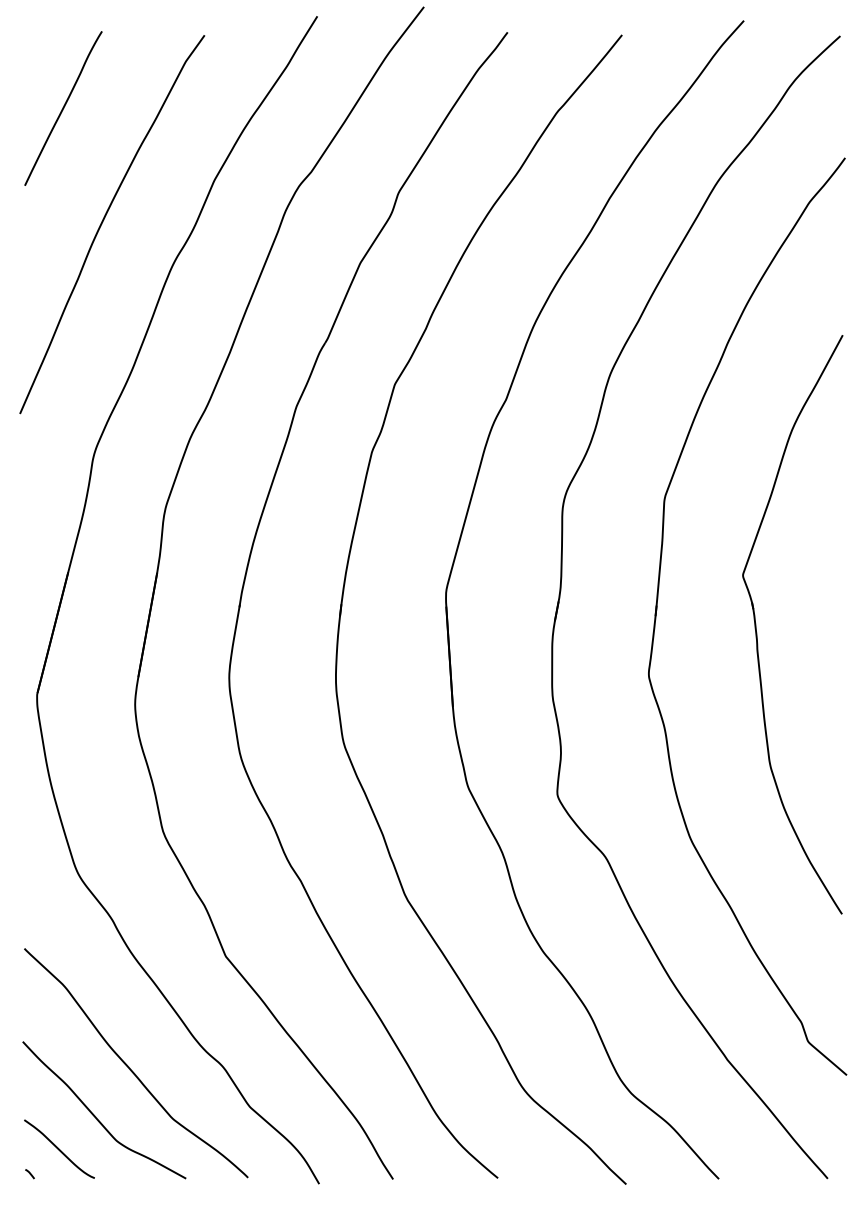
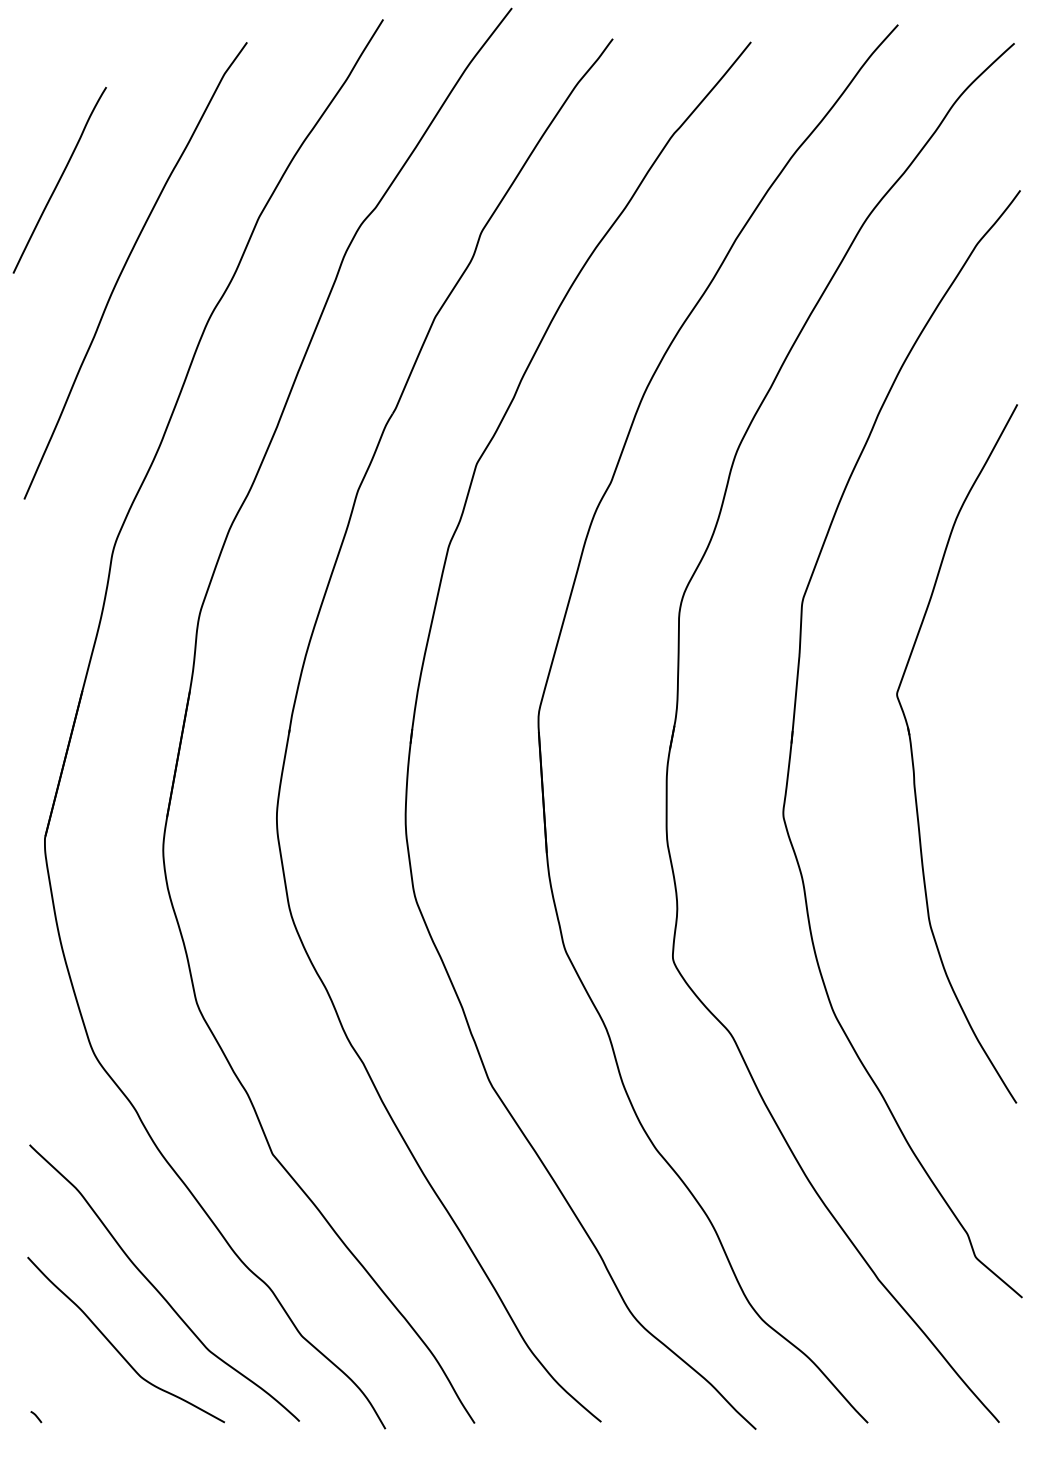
line: (63, 108) -> (59, 180), moved
curve: (59, 1148) -> (71, 1386), removed

